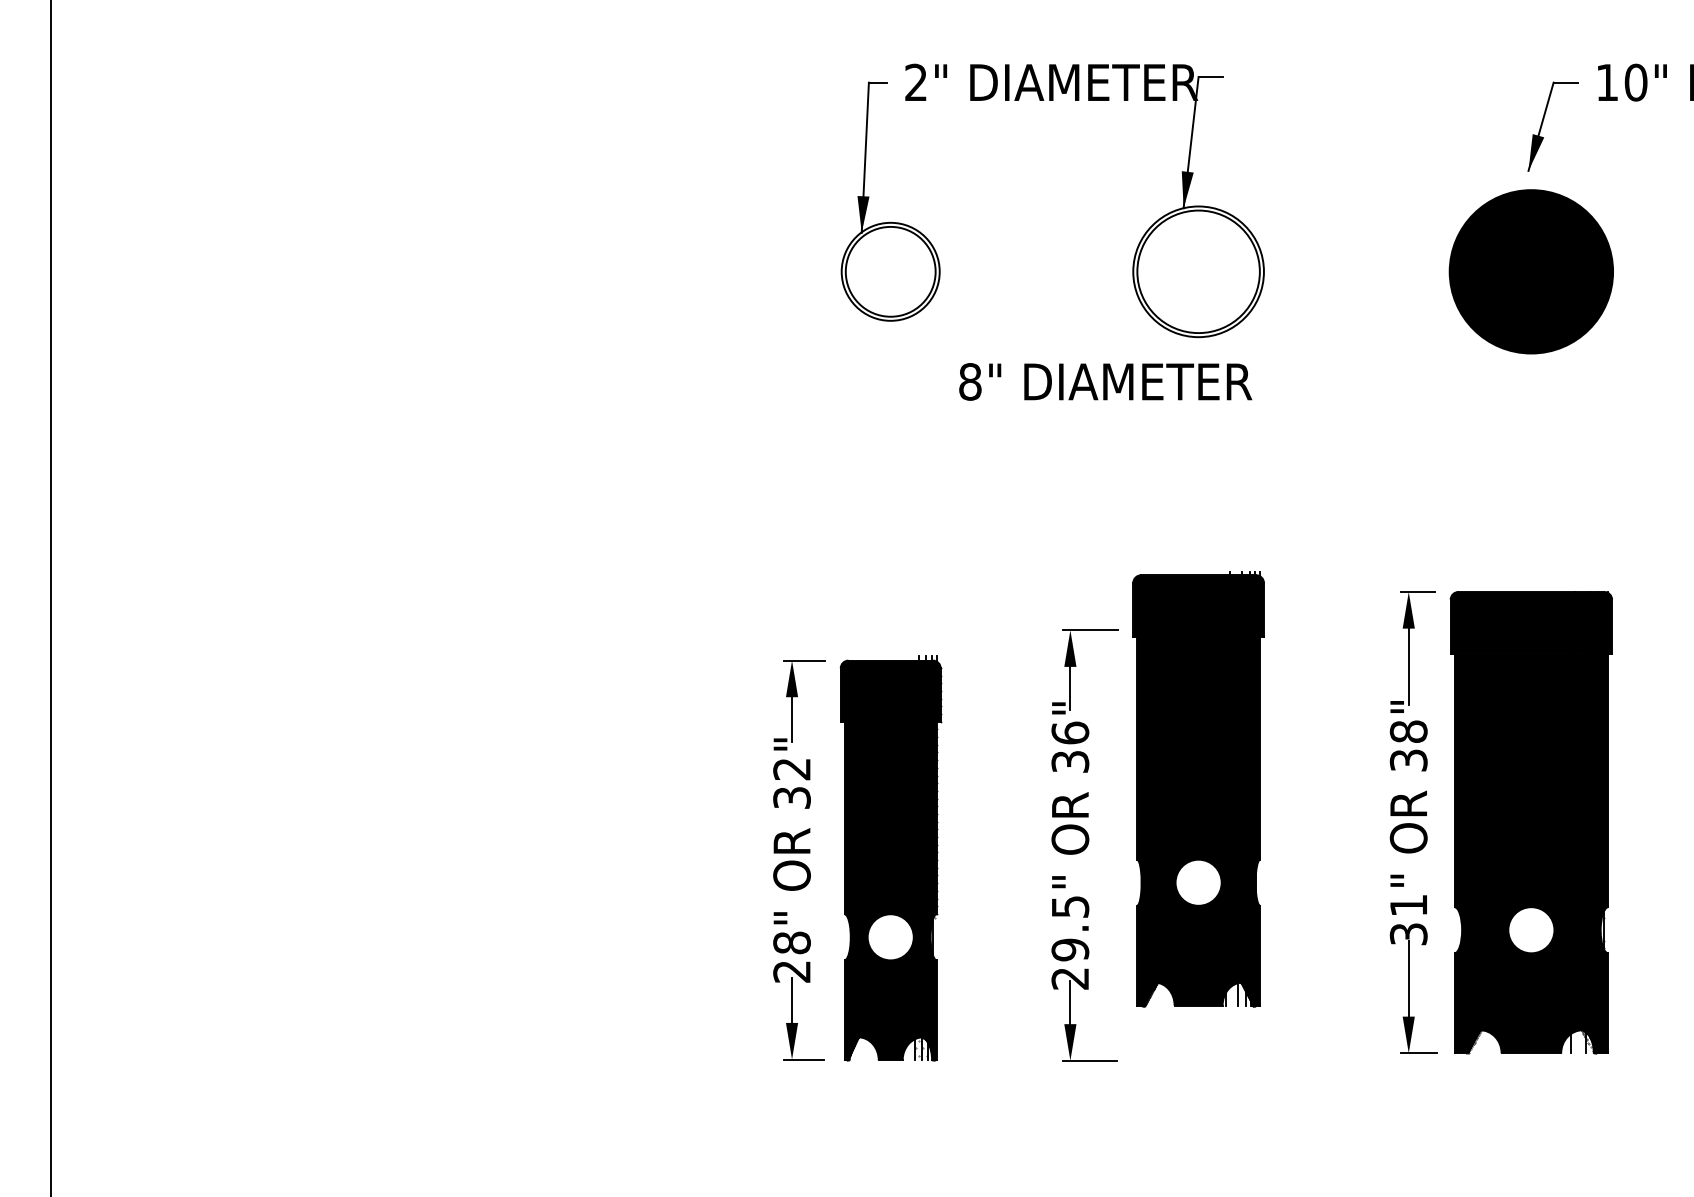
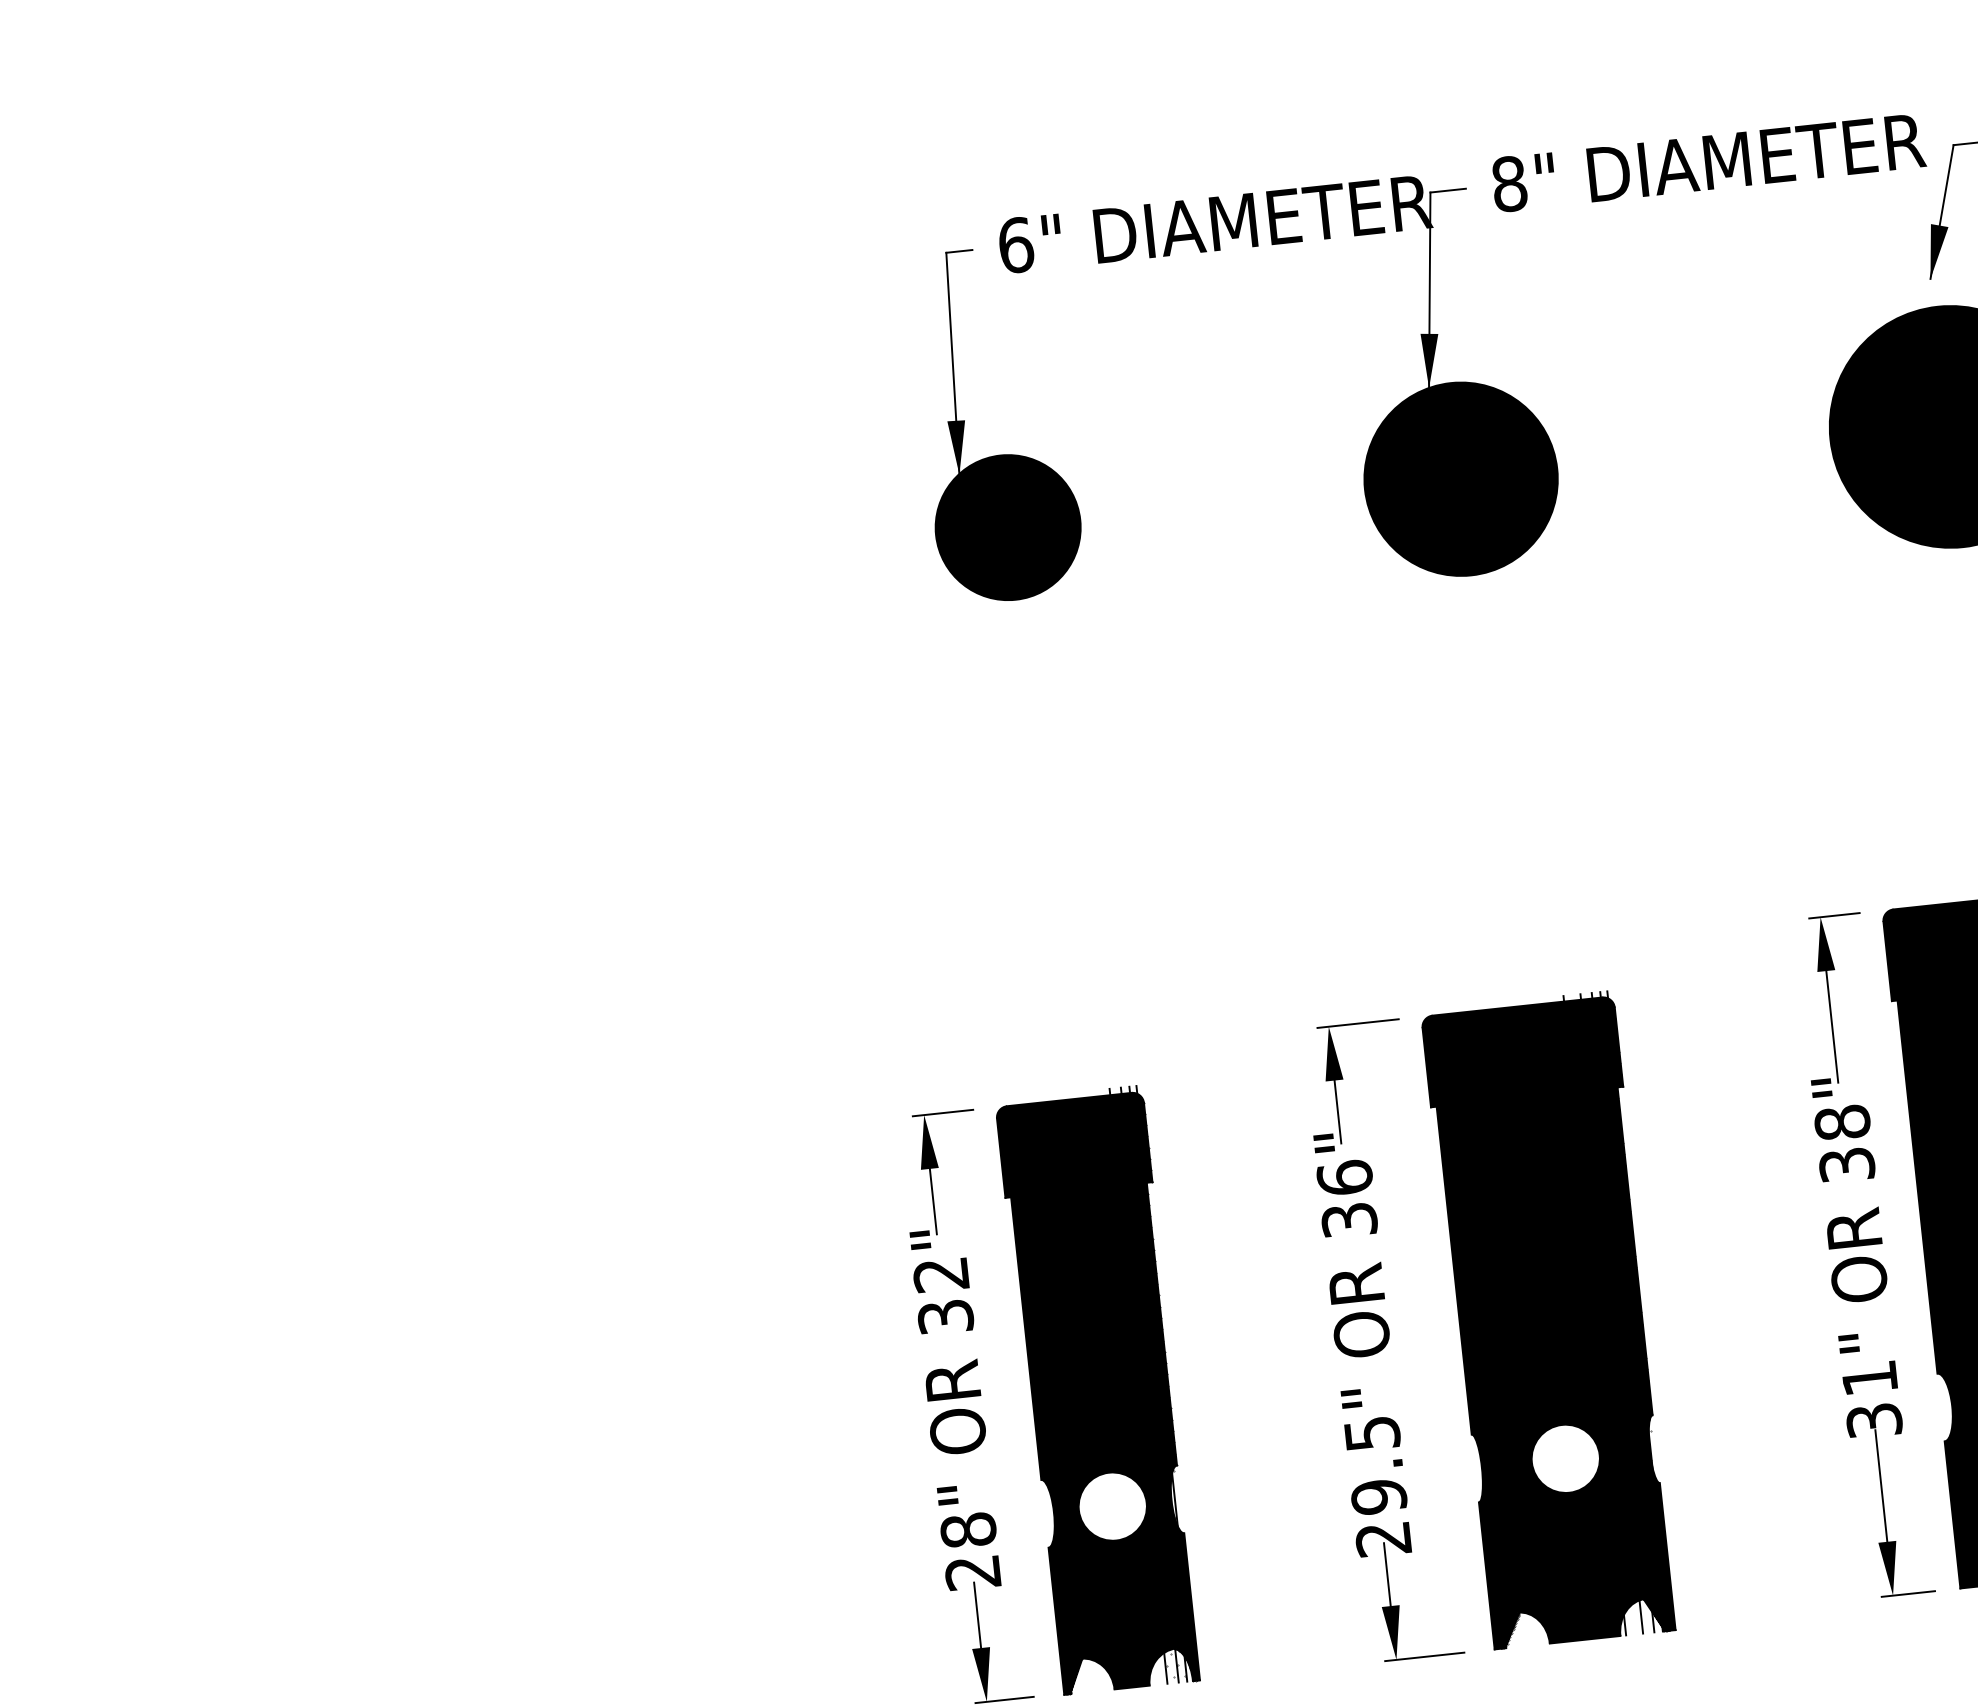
text: (916, 82) -> (1016, 245), 2" -> 6"
fill: (890, 271) -> (1007, 527), added
fill: (1198, 271) -> (1460, 478), added
text: (1105, 381) -> (1708, 162), moved
part: (1198, 789) -> (1550, 1321), moved

